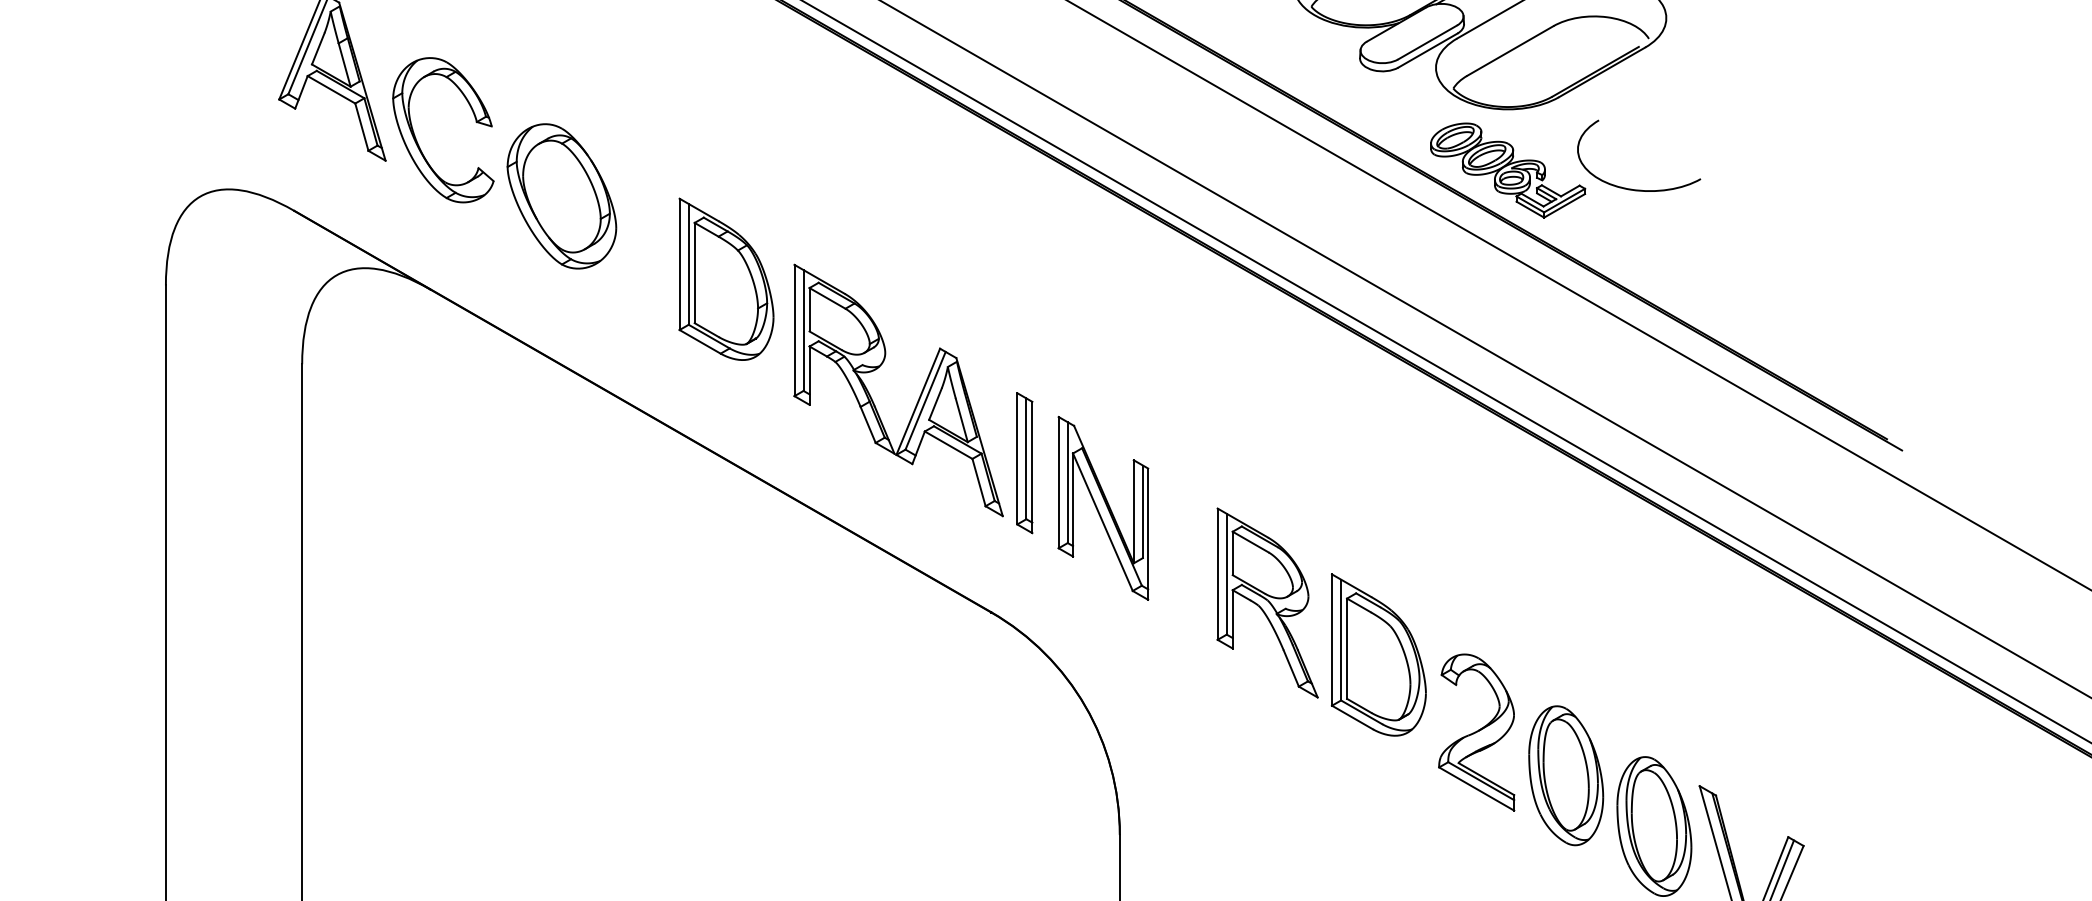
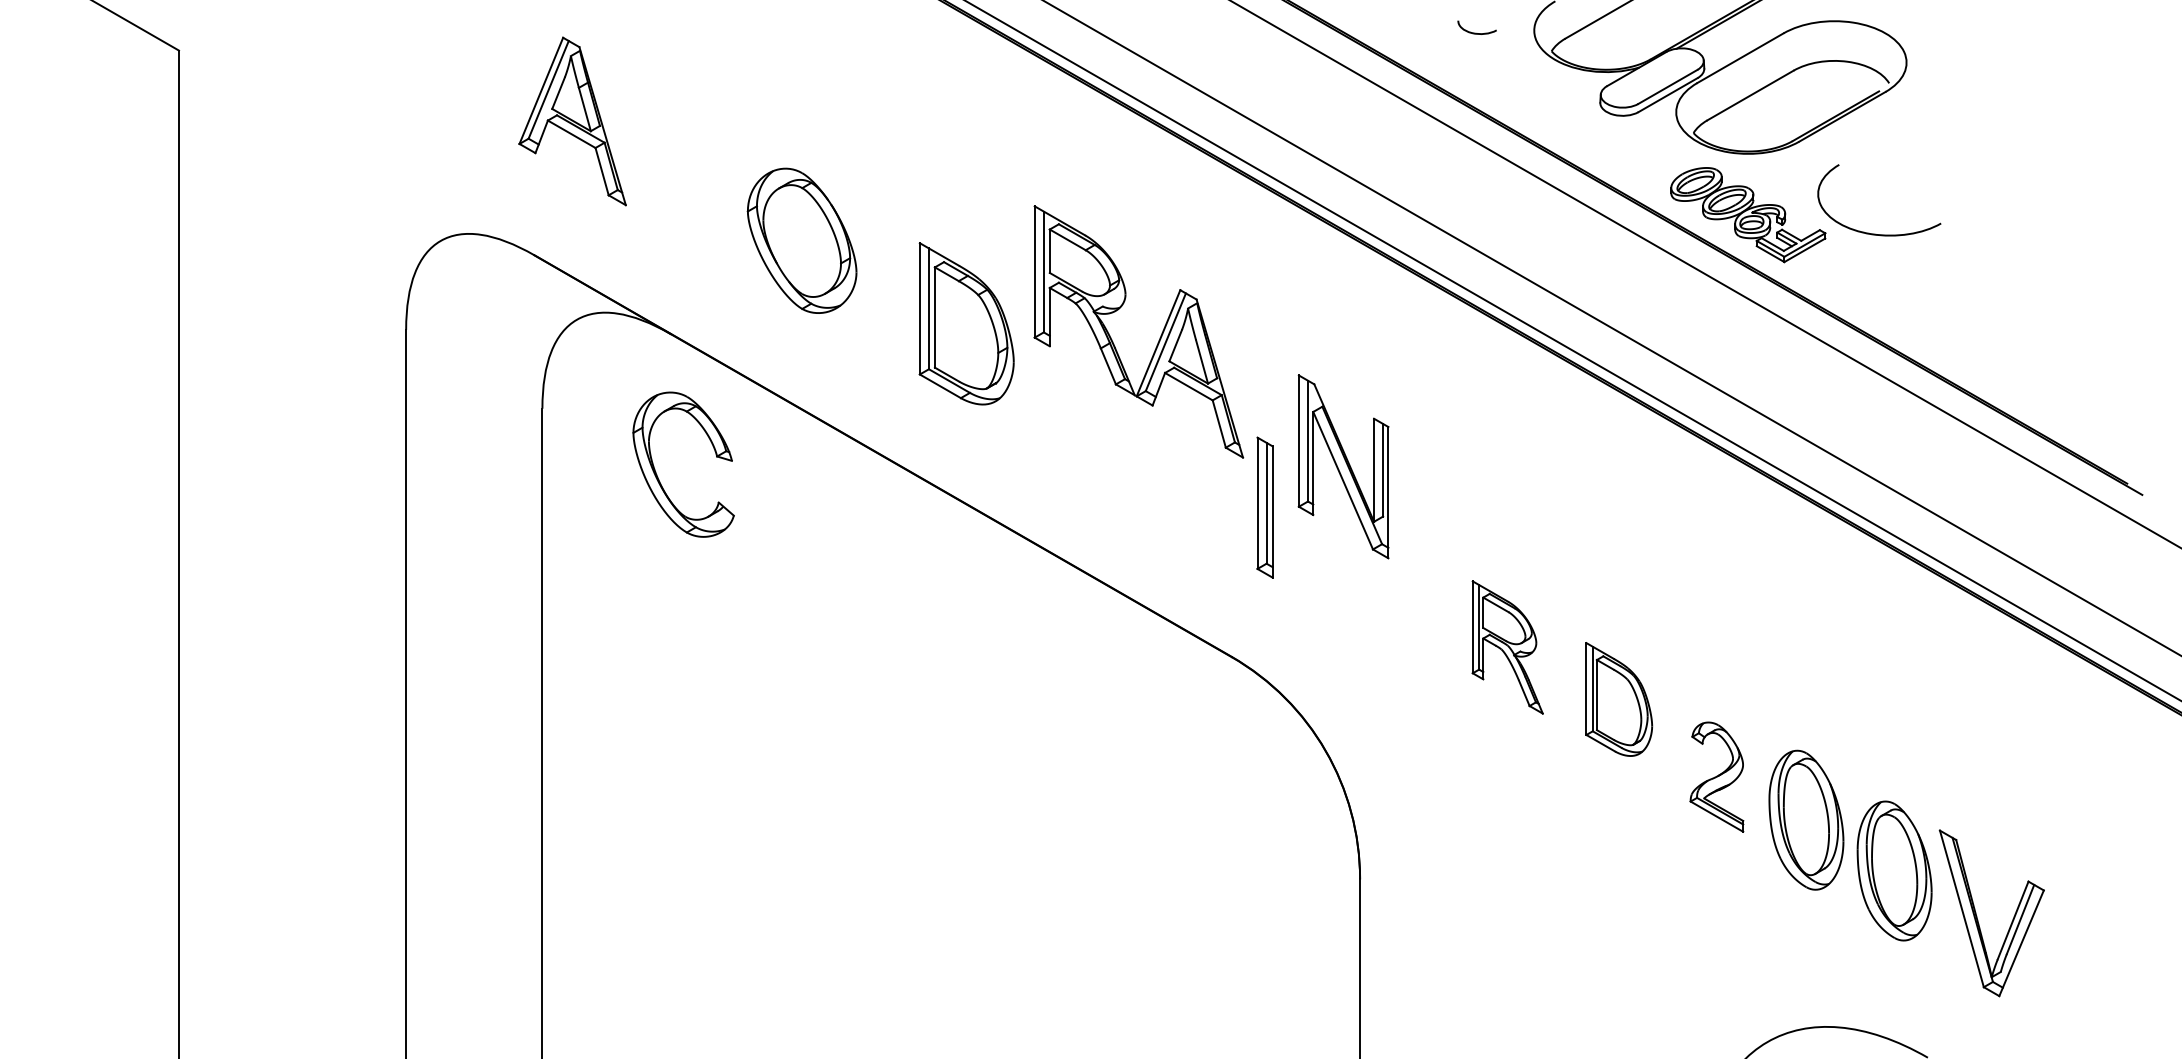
part: (417, 140) -> (657, 474), moved
part: (919, 396) -> (1159, 337), moved
part: (1103, 508) -> (1343, 466), moved
part: (1267, 603) -> (1507, 647), size x0.7
part: (1379, 655) -> (1619, 699), size x0.7
part: (1476, 733) -> (1716, 777), size x0.7

